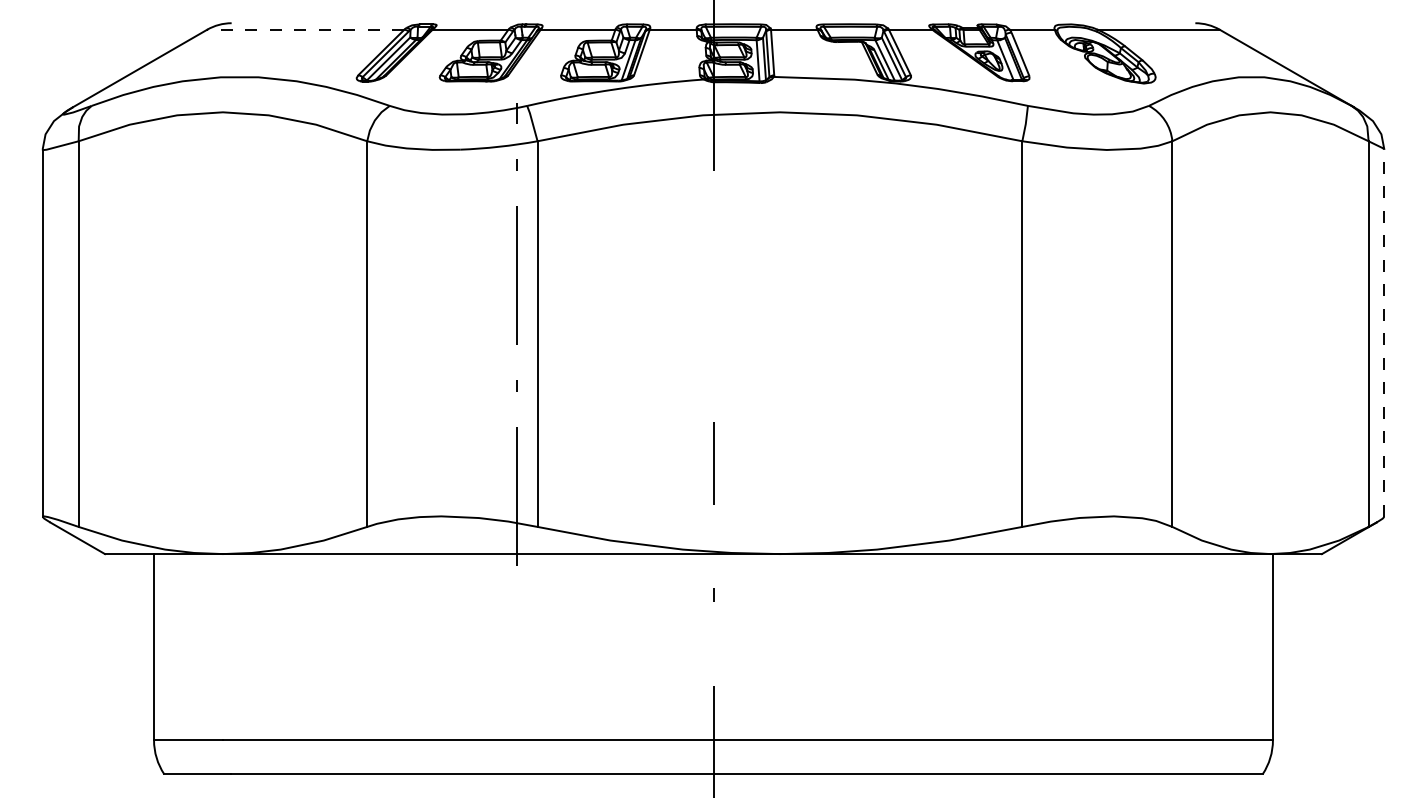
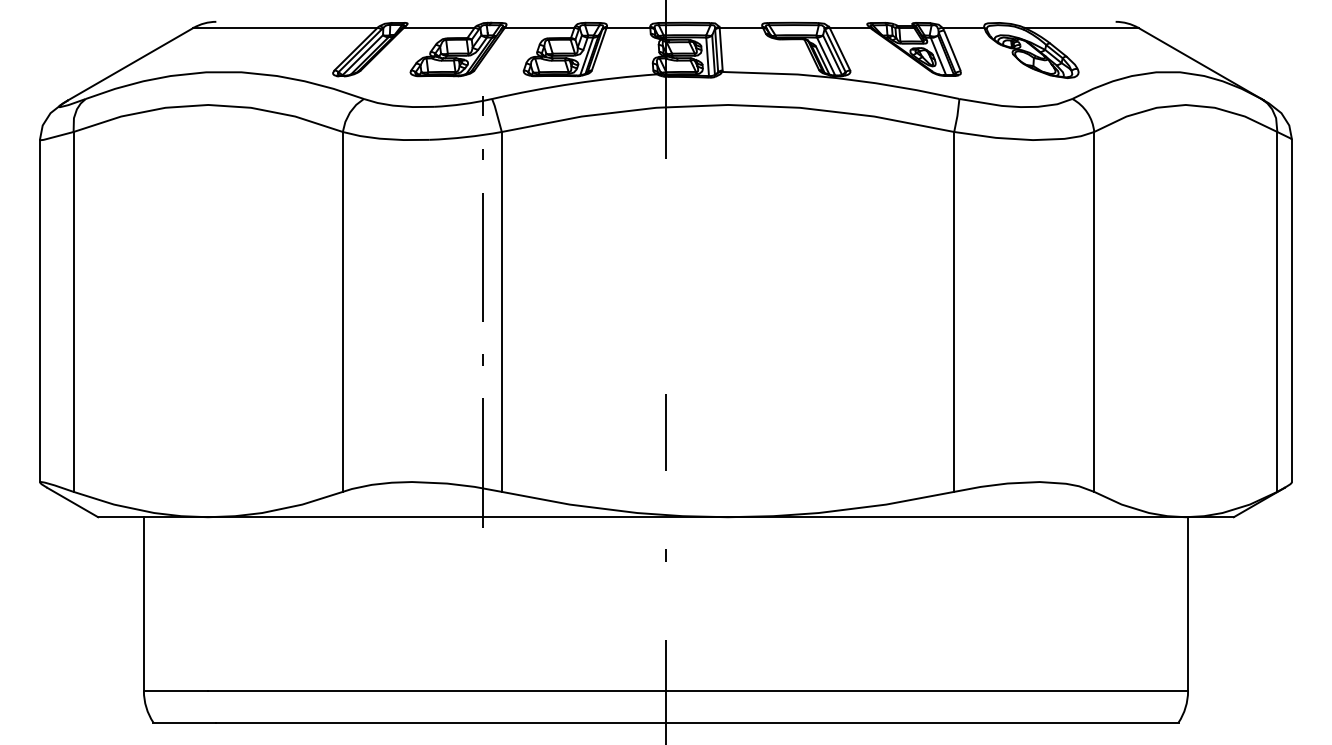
line: (305, 29) -> (285, 27), dashed -> solid
line: (1384, 332) -> (1292, 310), dashed -> solid

